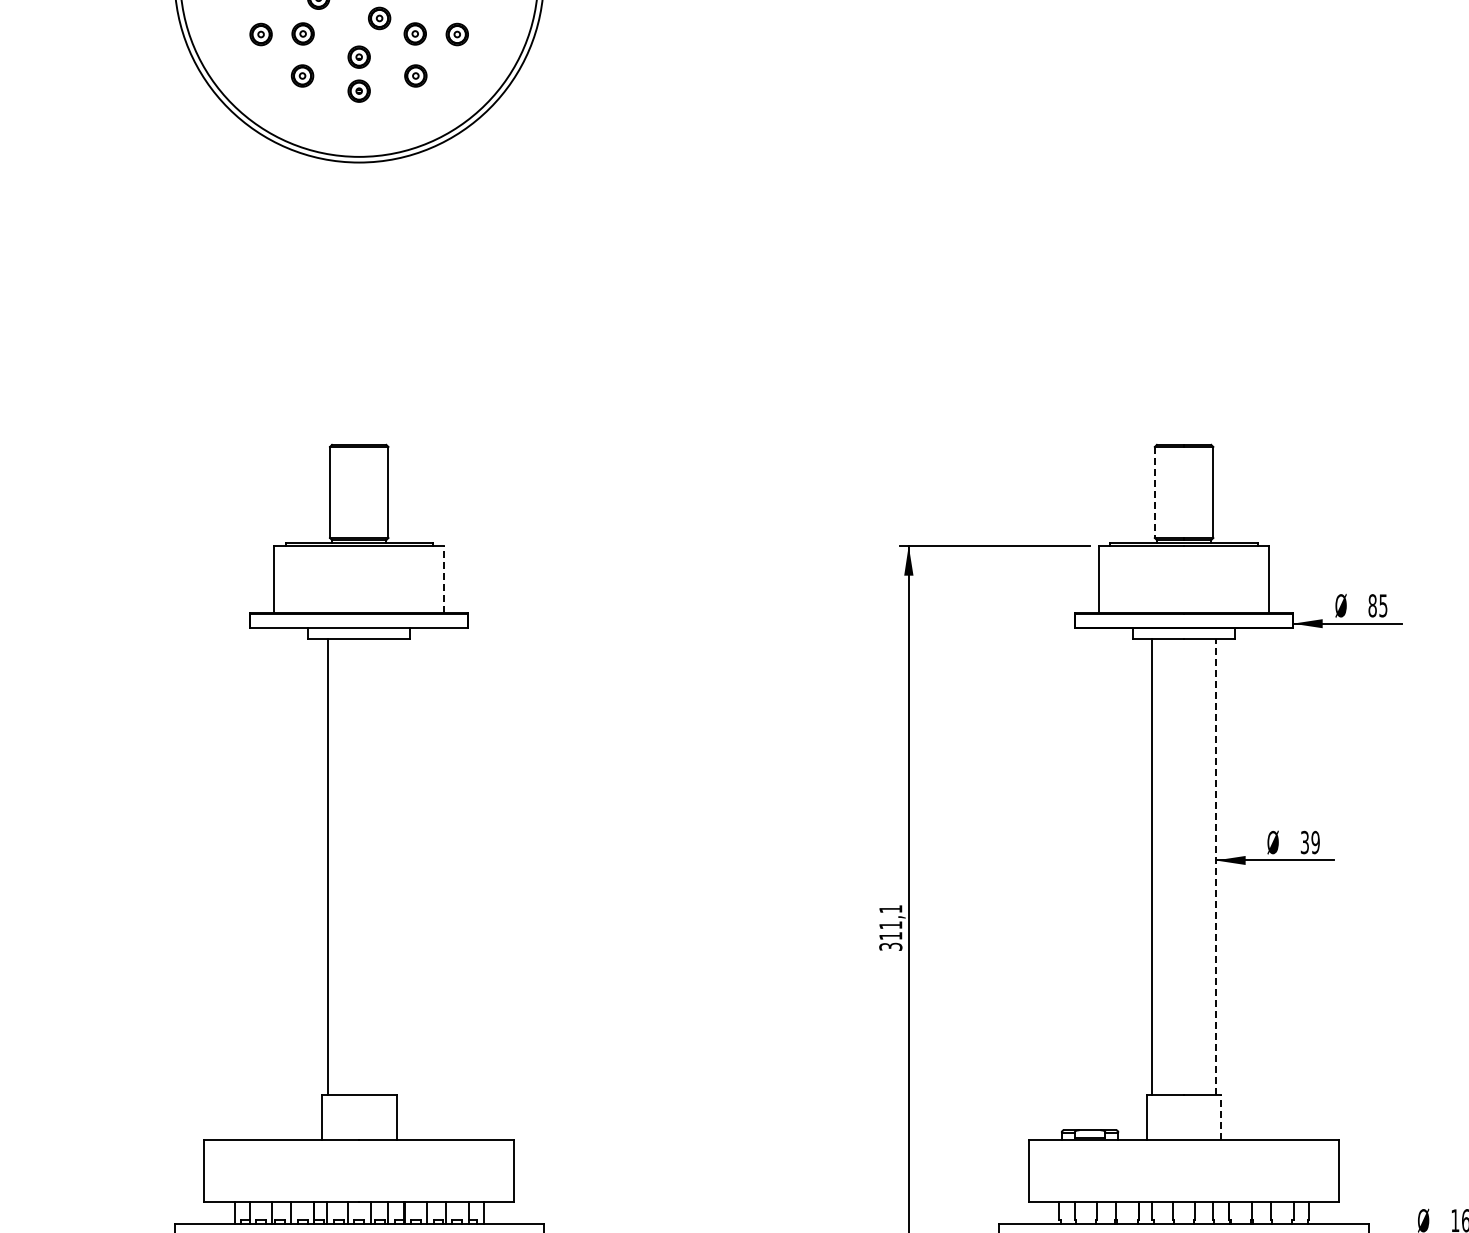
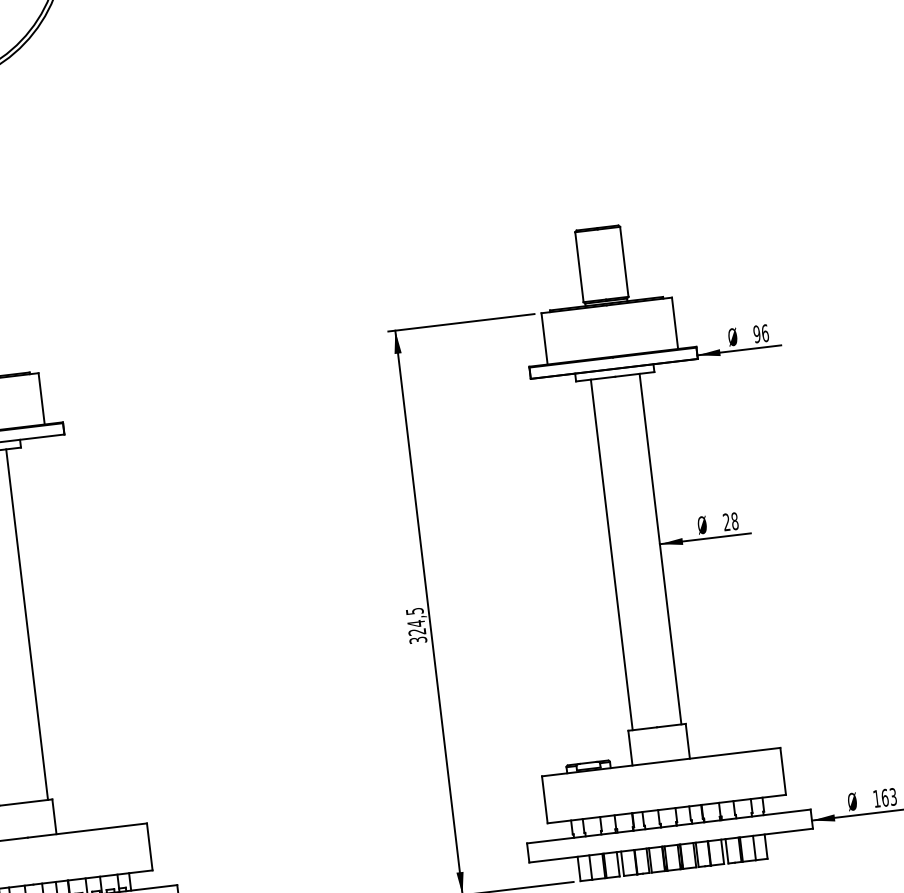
line: (1154, 492) -> (579, 267), dashed -> solid
line: (444, 578) -> (41, 398), dashed -> solid
text: (1377, 605) -> (760, 333), 85 -> 96
text: (1309, 842) -> (730, 521), 39 -> 28
line: (390, 866) -> (26, 624), added
line: (1215, 866) -> (660, 548), dashed -> solid
text: (890, 922) -> (415, 621), 311,1 -> 324,5
line: (1221, 1117) -> (687, 741), dashed -> solid

